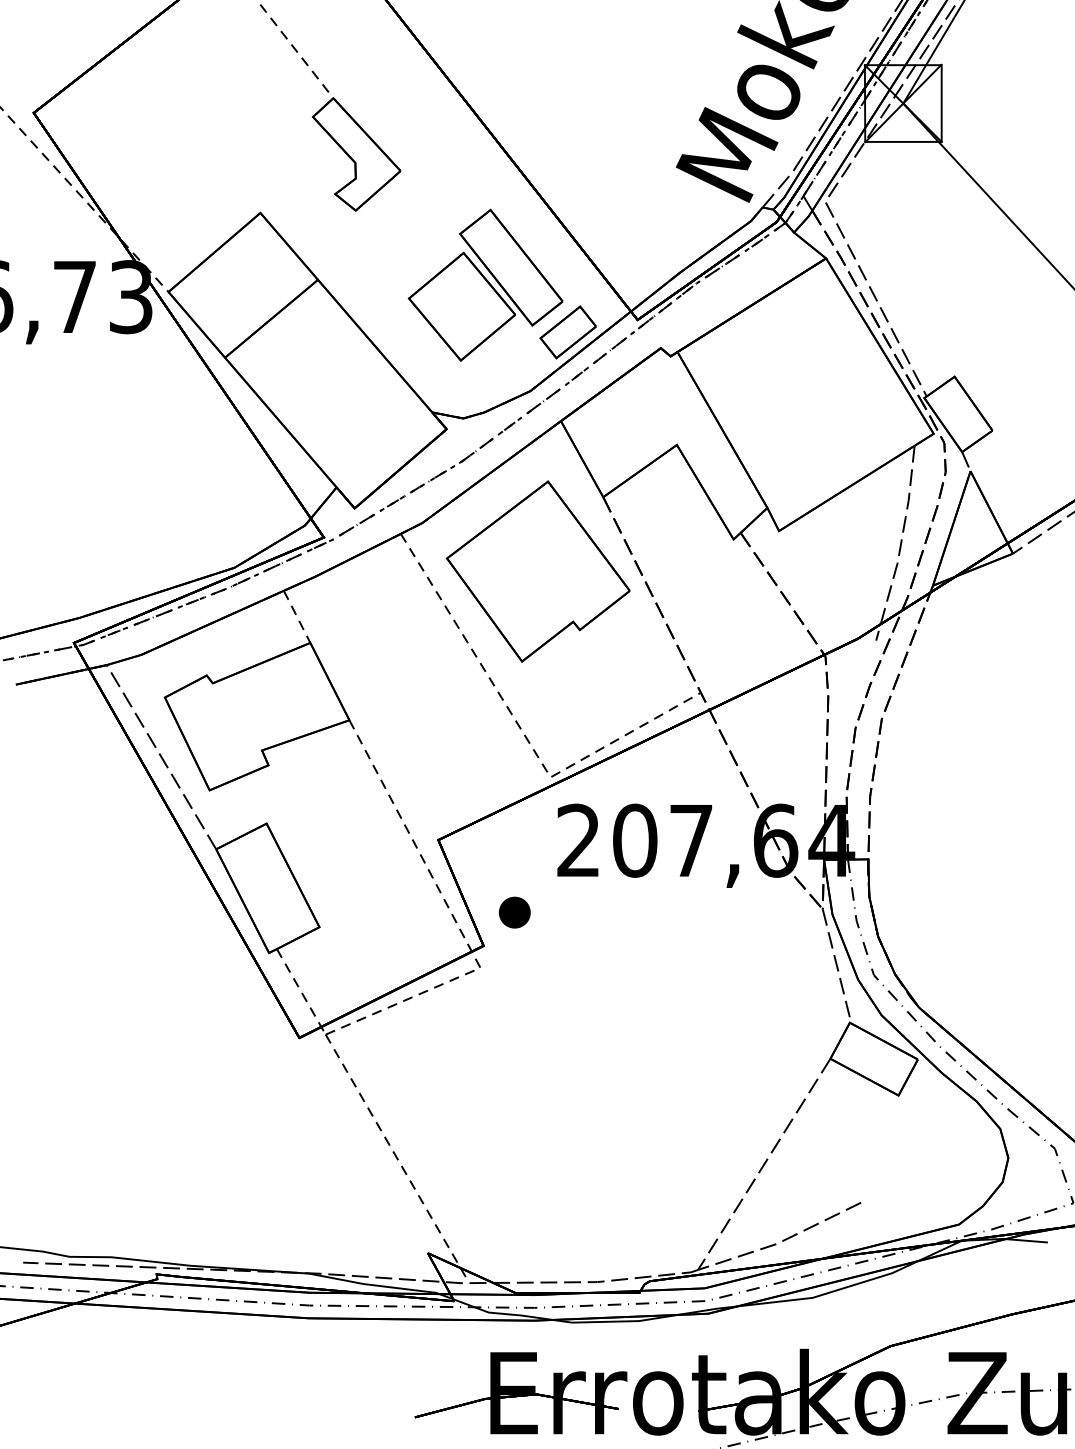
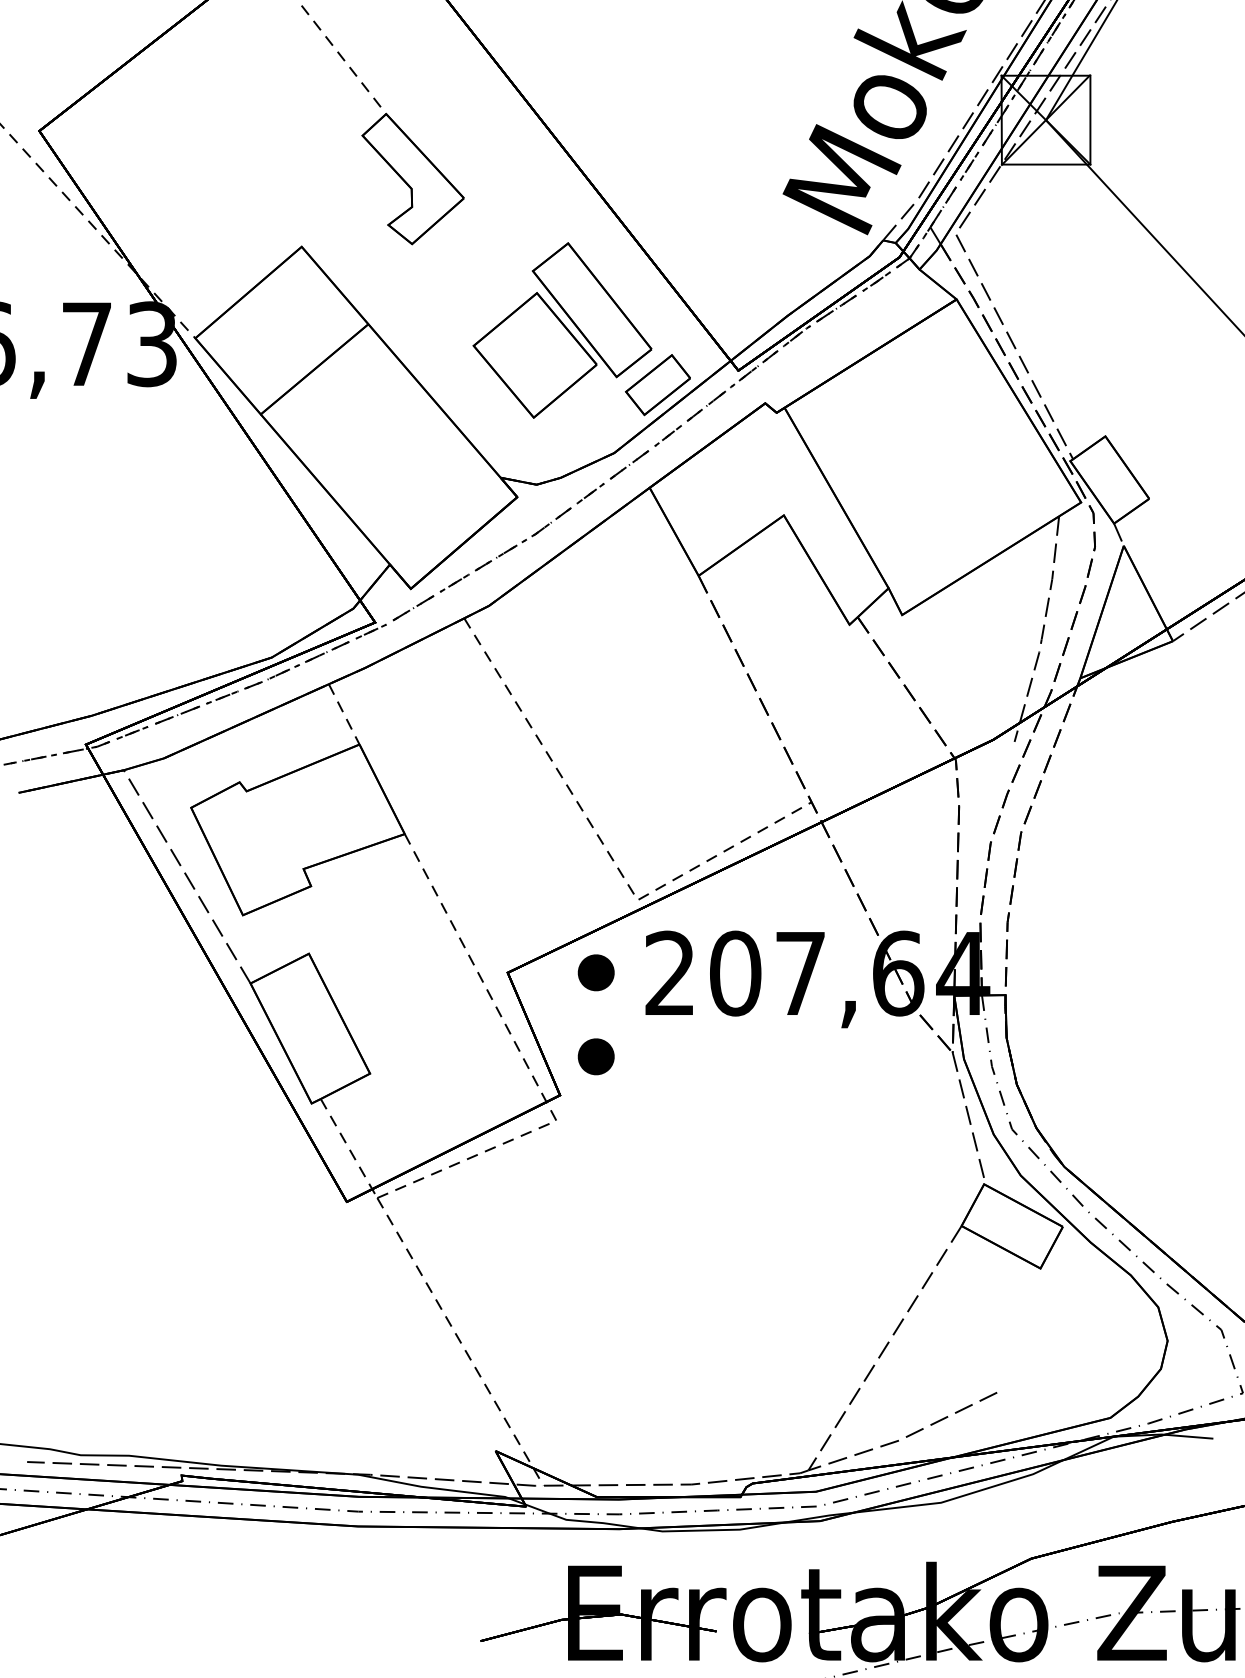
part: (537, 571) -> (622, 661), removed
part: (514, 839) -> (595, 972), added

